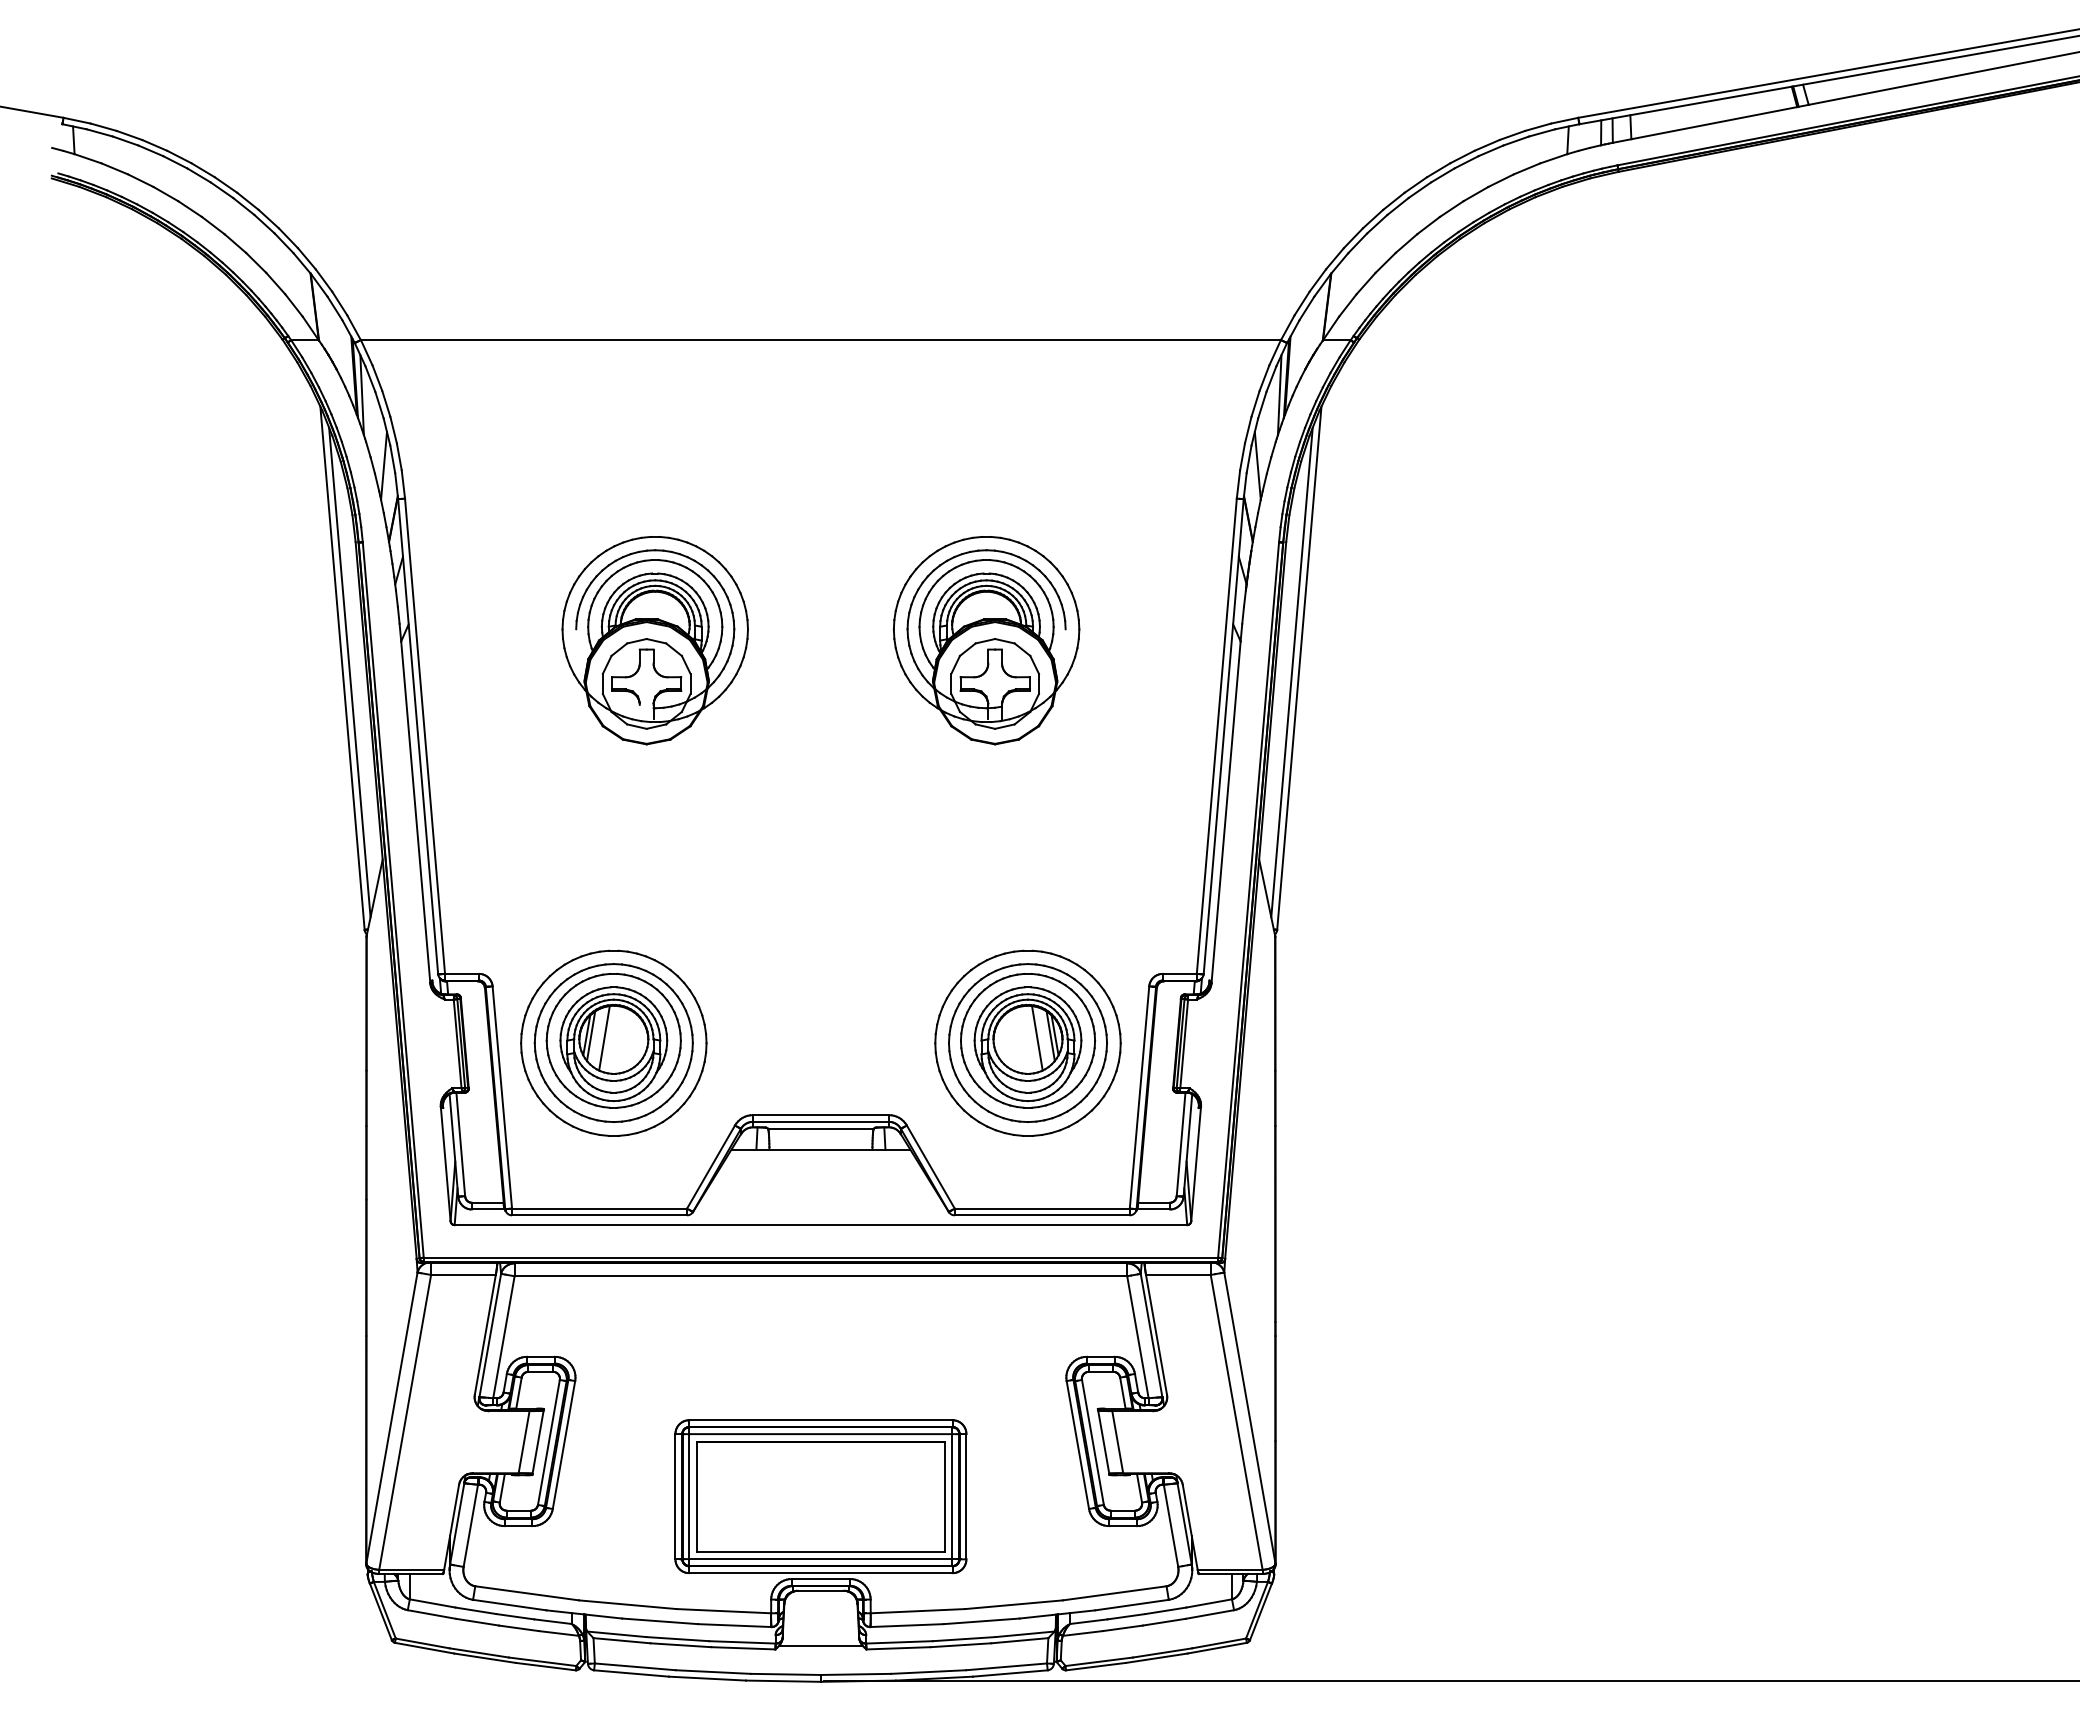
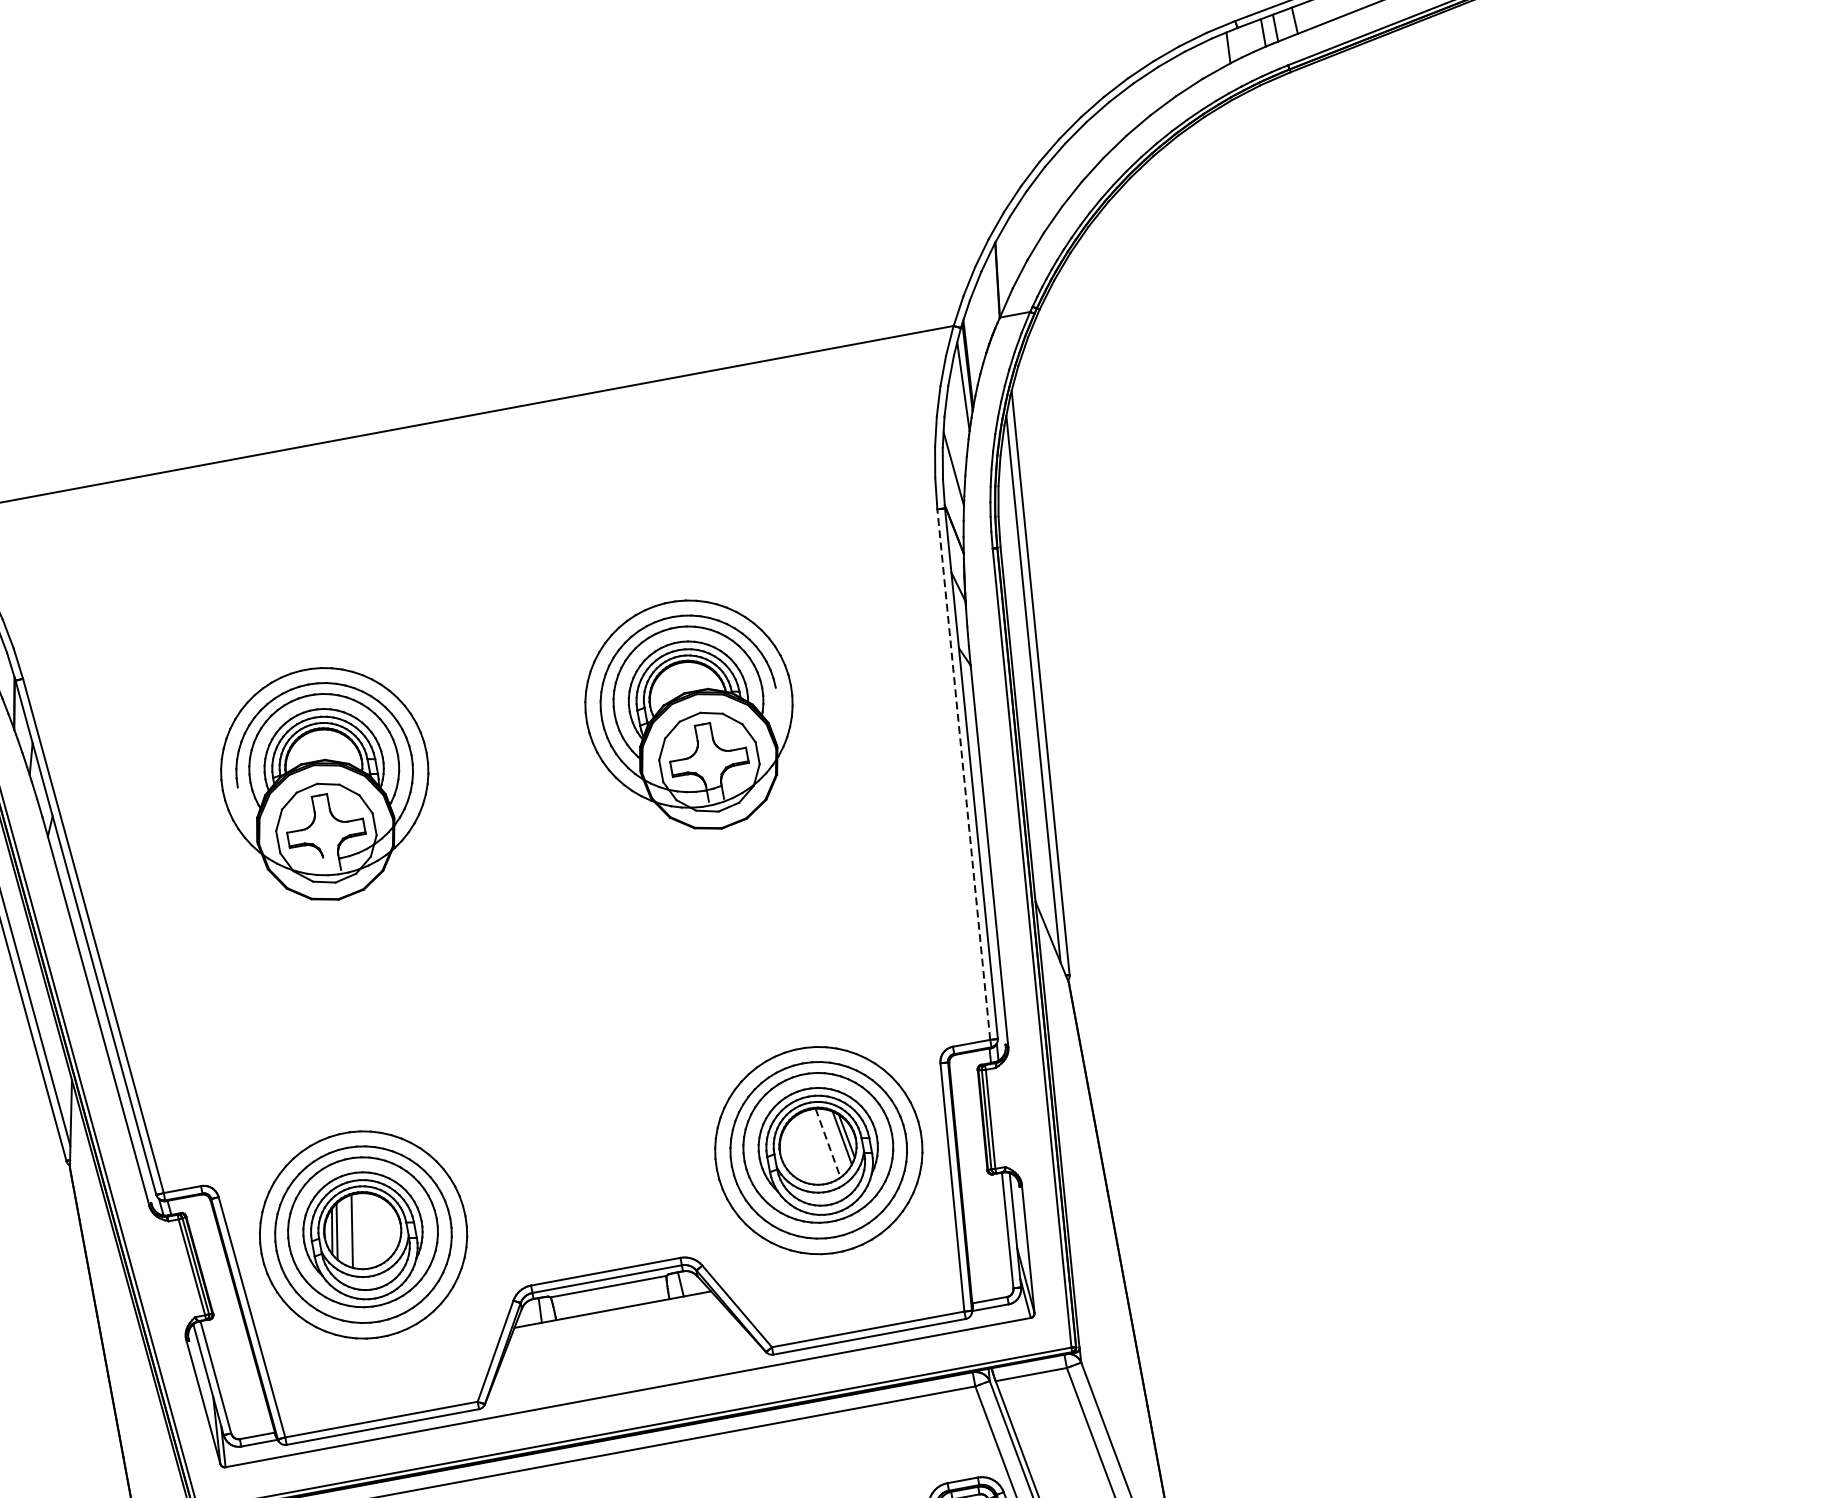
line: (1216, 735) -> (963, 773), solid -> dashed
line: (1037, 1038) -> (828, 1143), solid -> dashed

